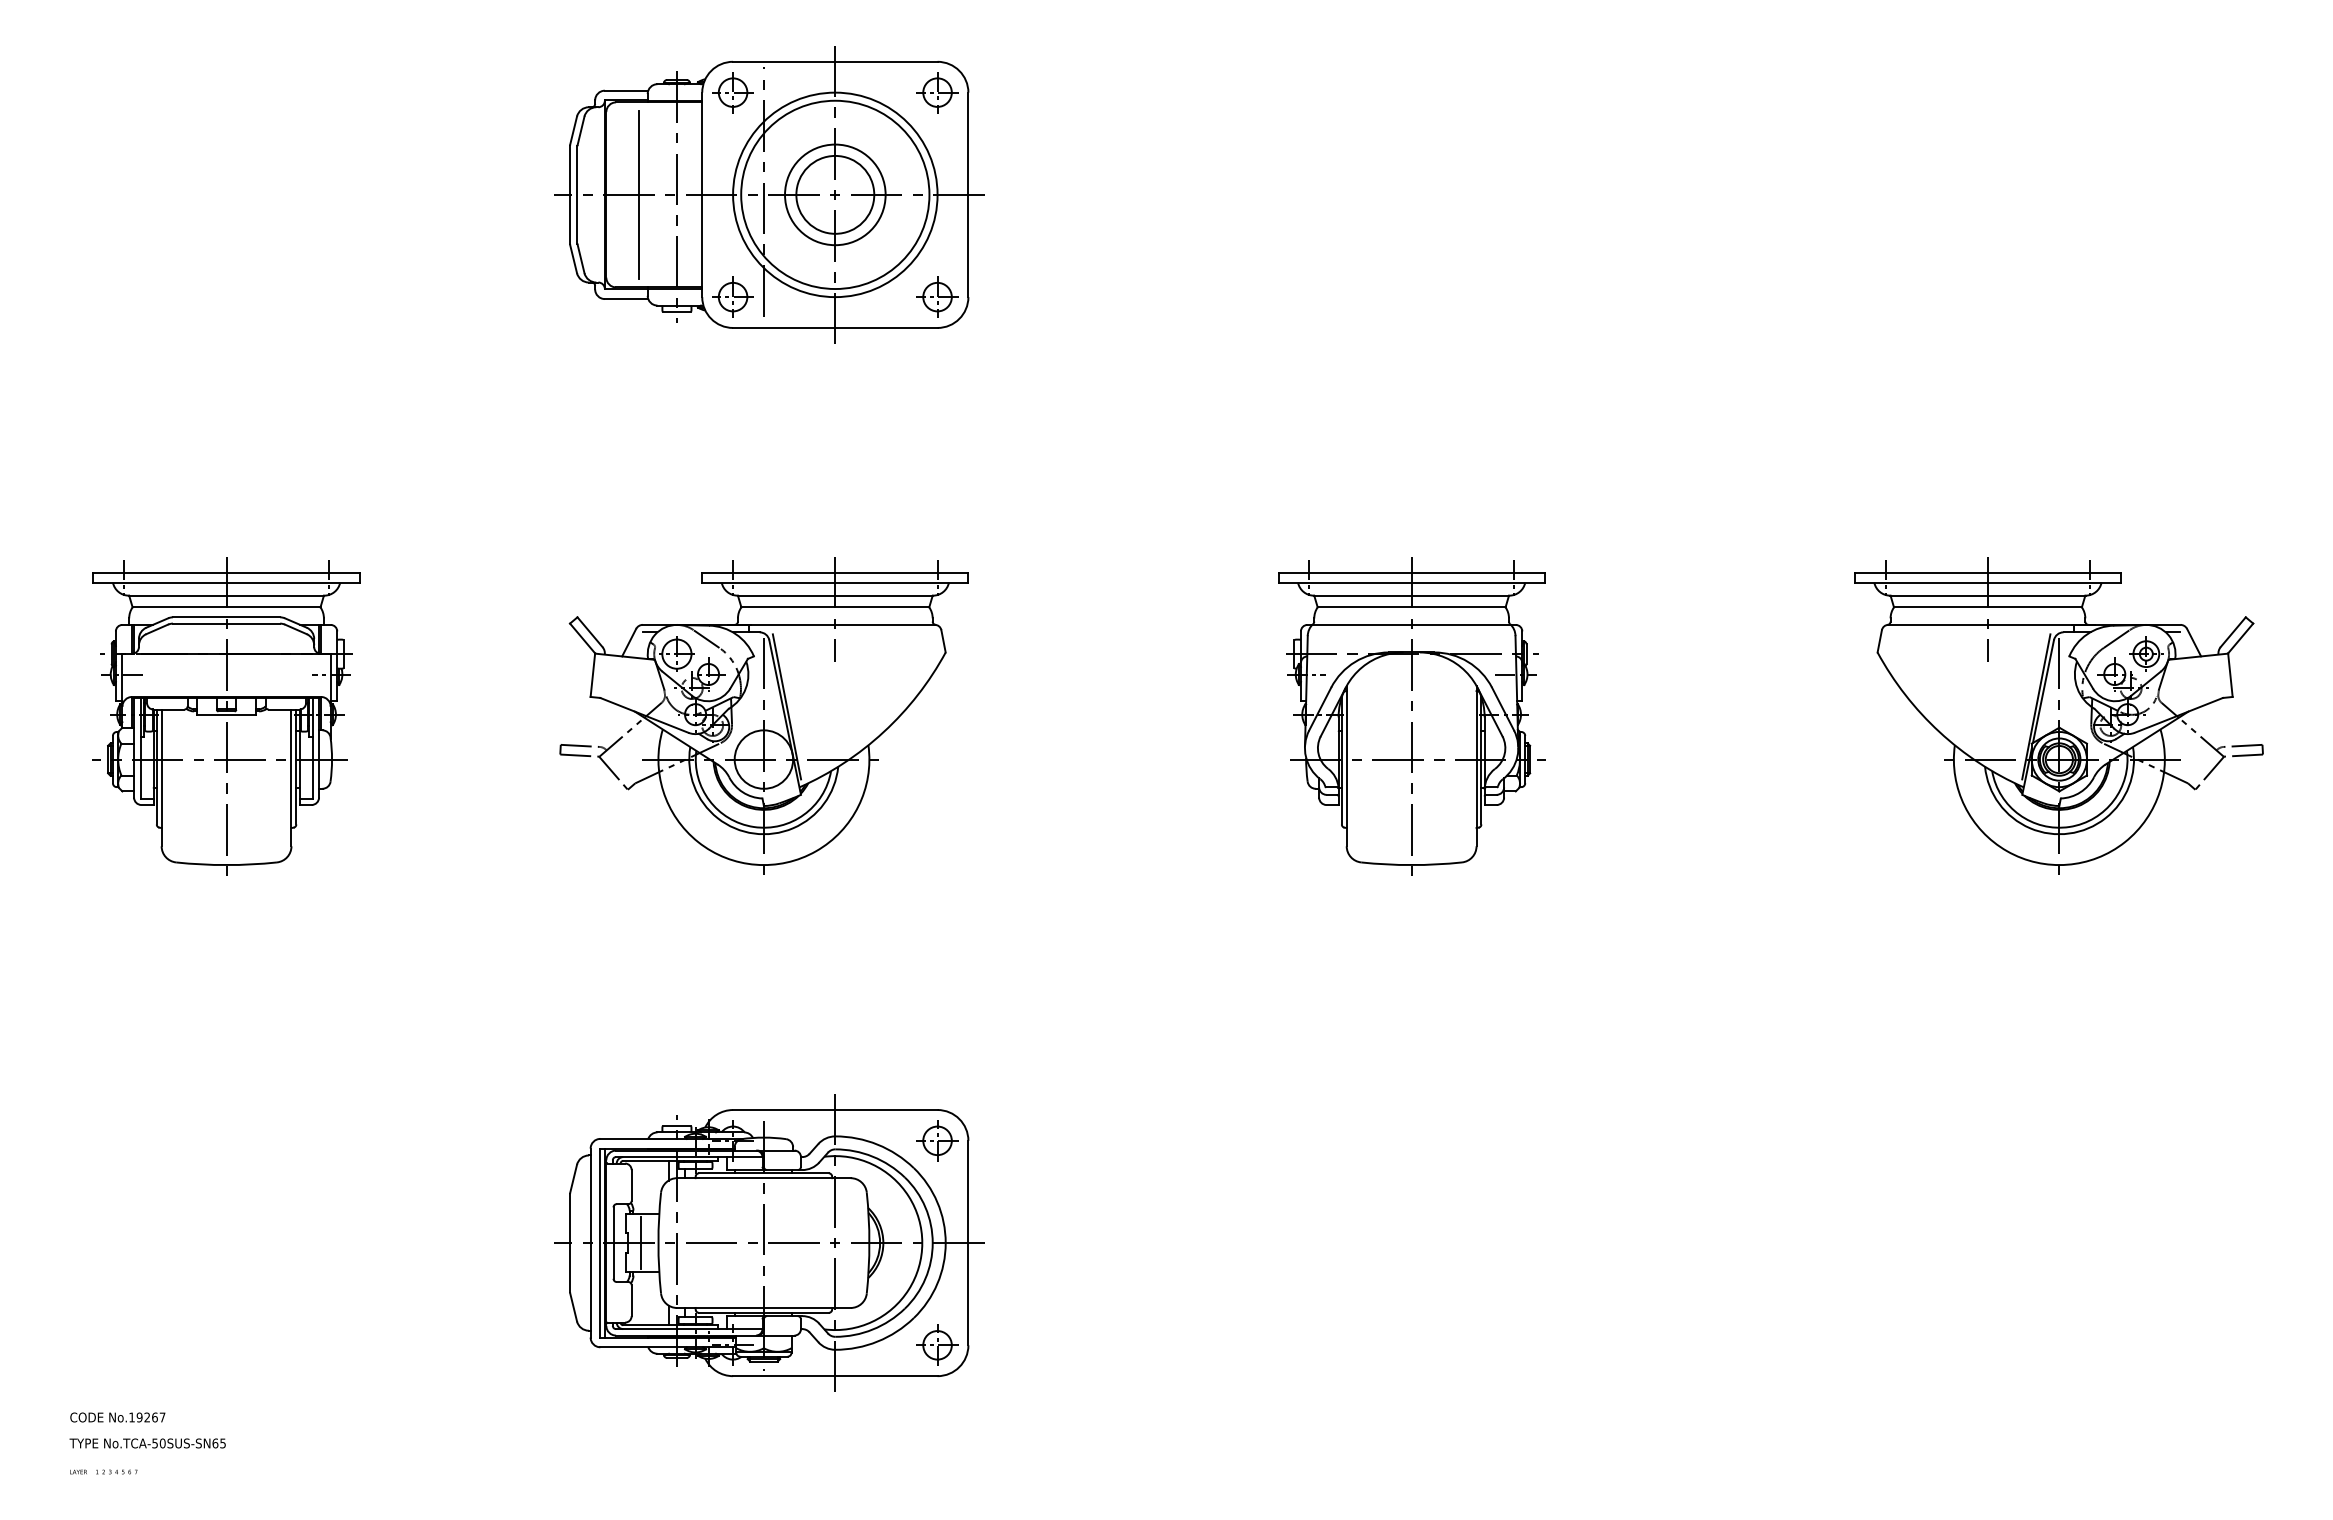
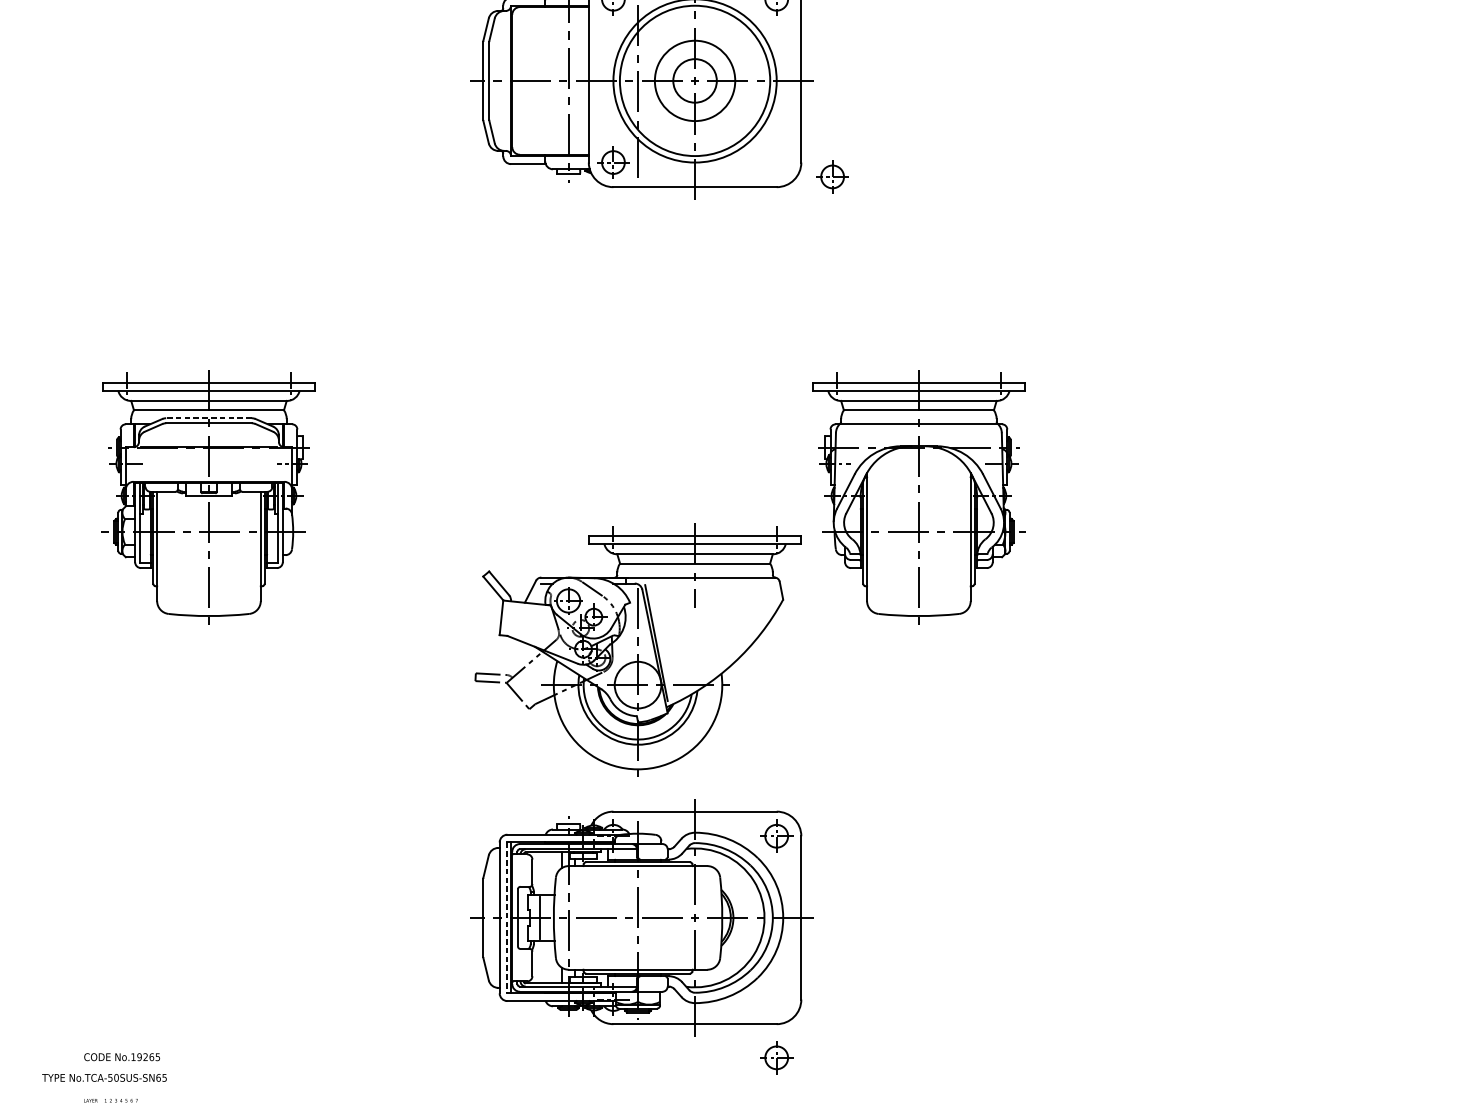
line: (638, 194) -> (537, 80), removed
circle: (835, 194) -> (695, 80), size x0.7
part: (937, 296) -> (832, 176), moved
line: (226, 617) -> (208, 418), solid -> dashed
part: (763, 715) -> (637, 649), moved
part: (1411, 716) -> (918, 497), moved
line: (600, 1243) -> (507, 918), solid -> dashed
part: (937, 1344) -> (776, 1057), moved
text: (162, 1417) -> (157, 1057), No.19267 -> No.19265
text: (147, 1443) -> (104, 1077), moved

